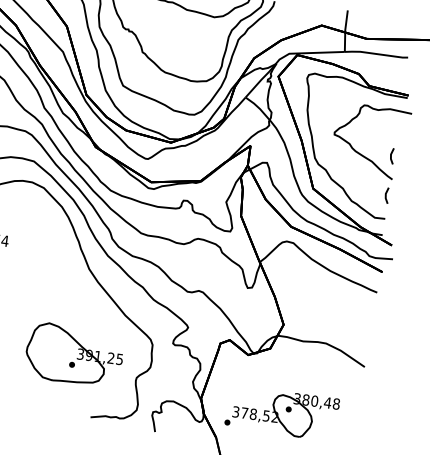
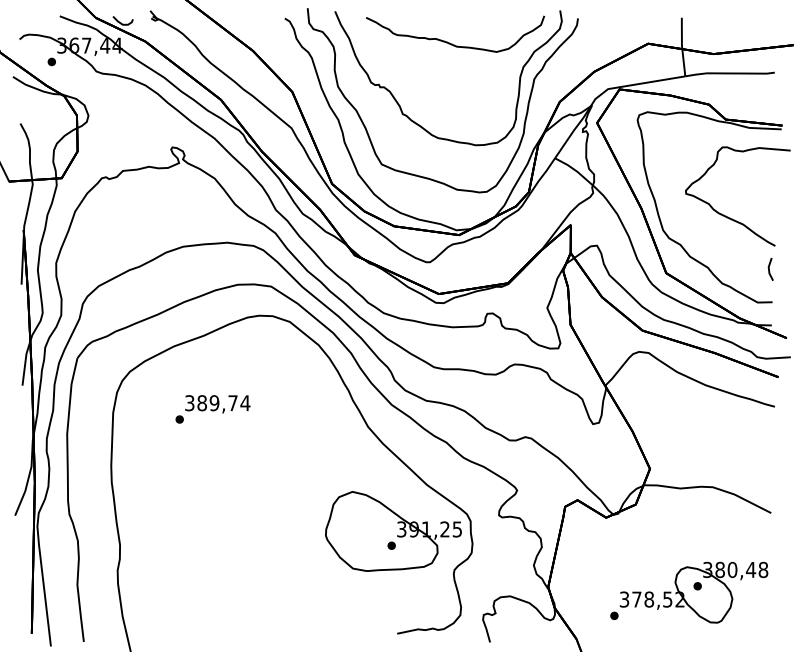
line: (391, 156) -> (769, 213), removed
part: (74, 354) -> (393, 531), moved
part: (282, 413) -> (689, 592), moved

